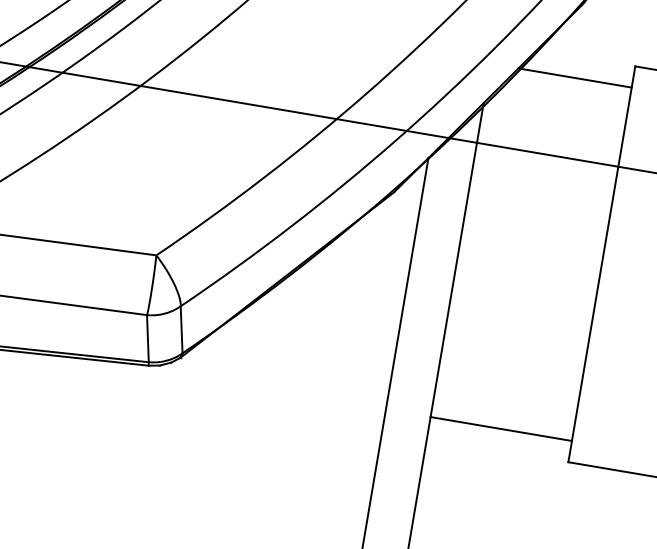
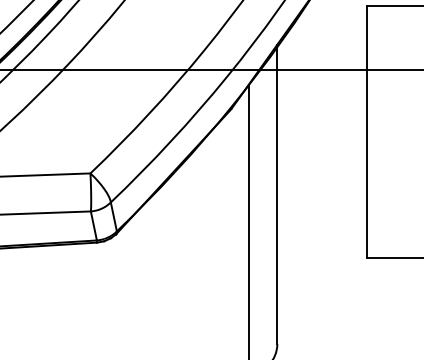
line: (575, 77) -> (331, 19), removed
line: (501, 428) -> (322, 244), removed

